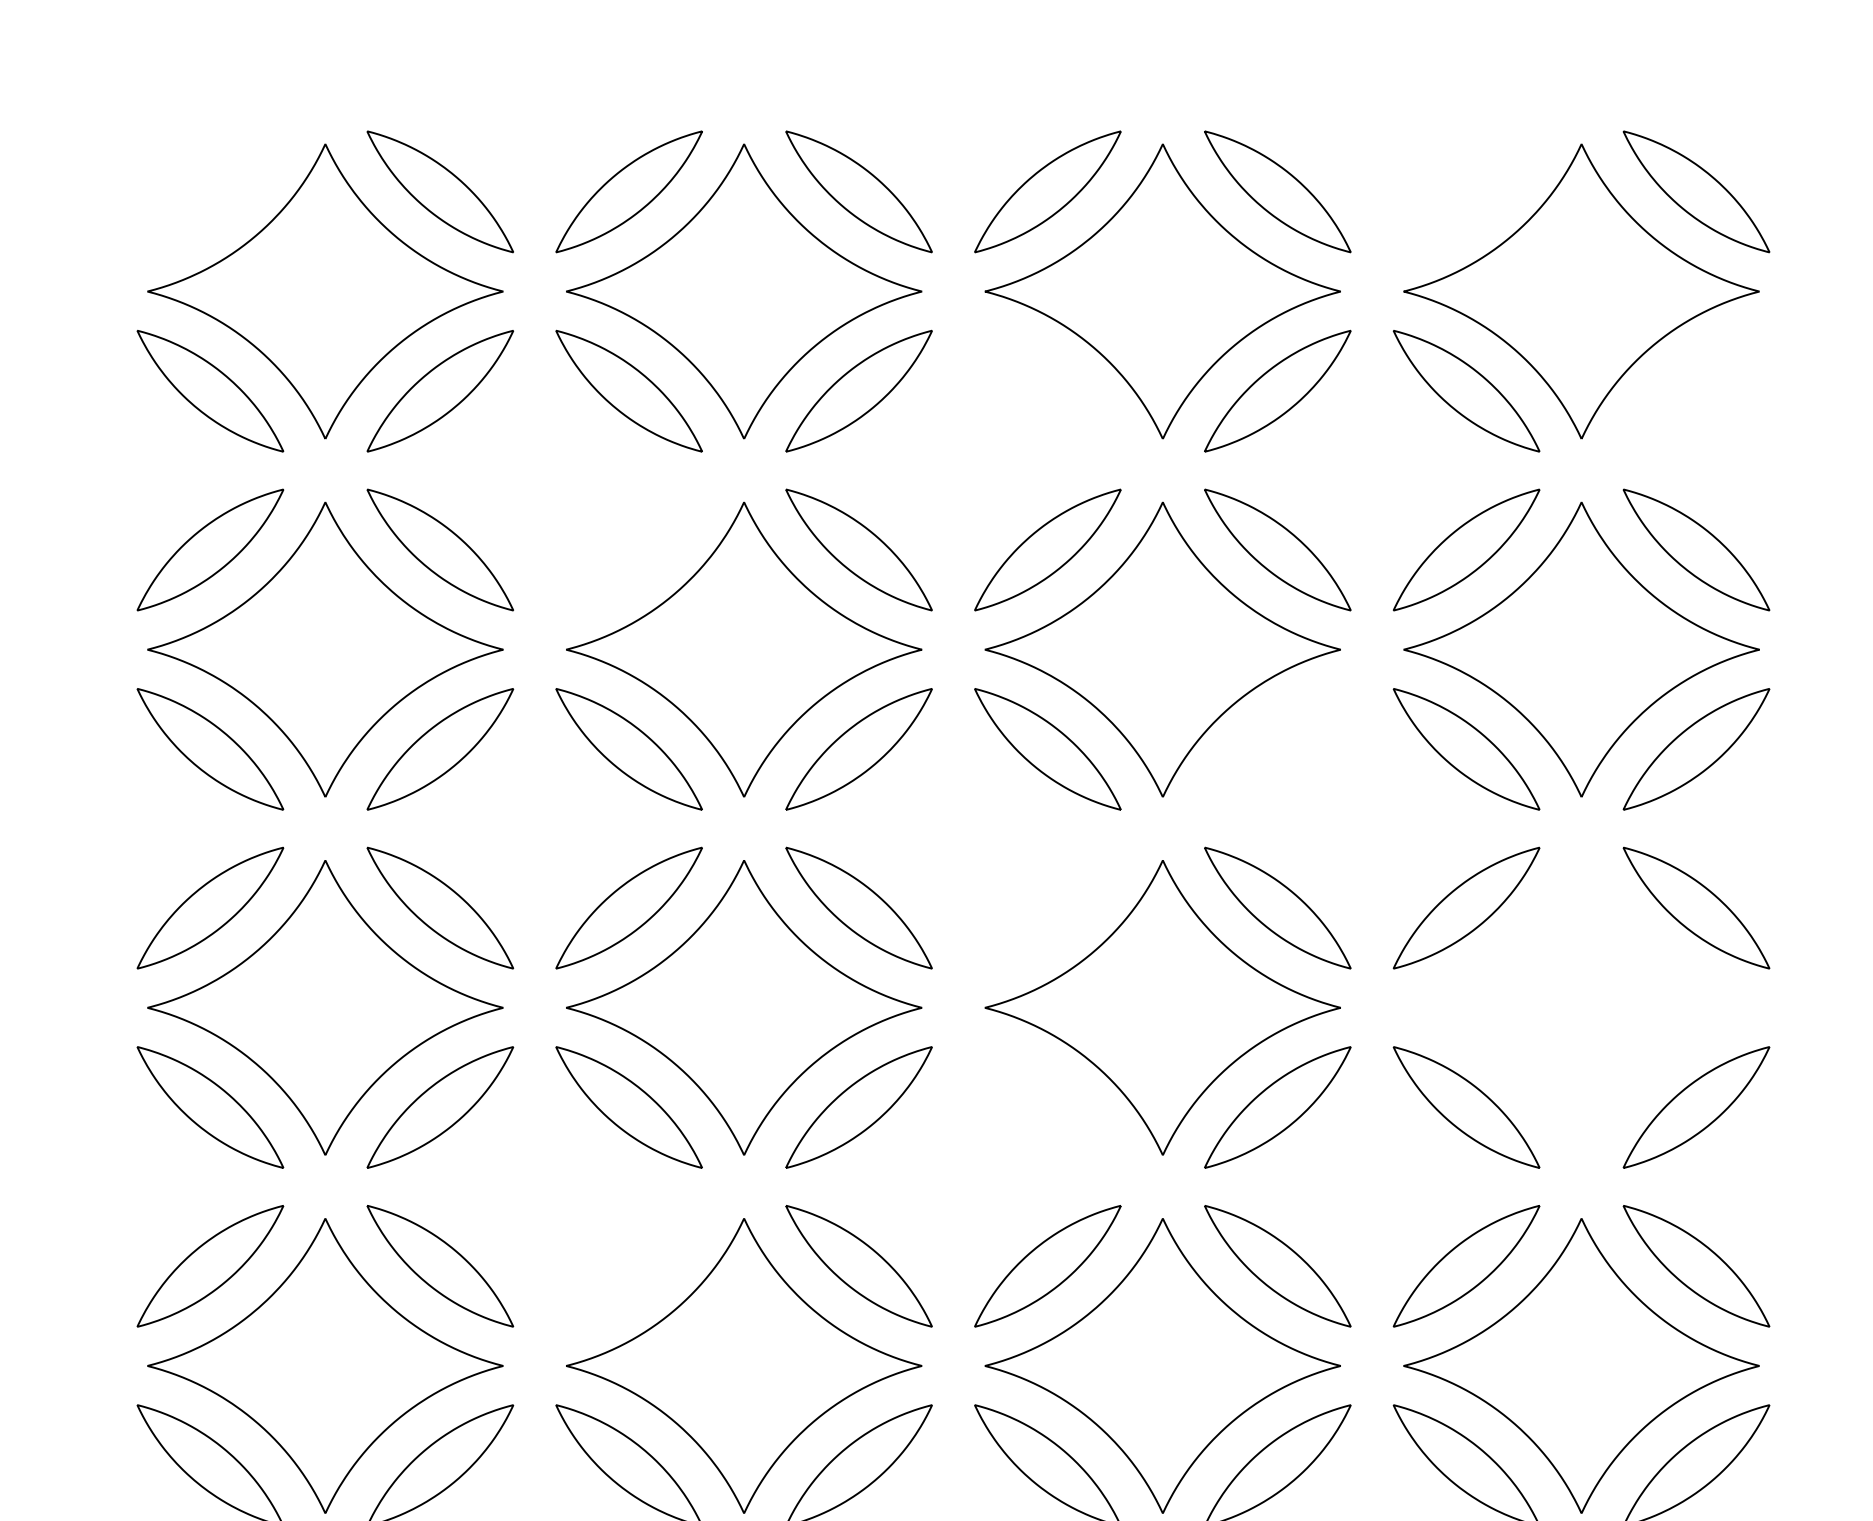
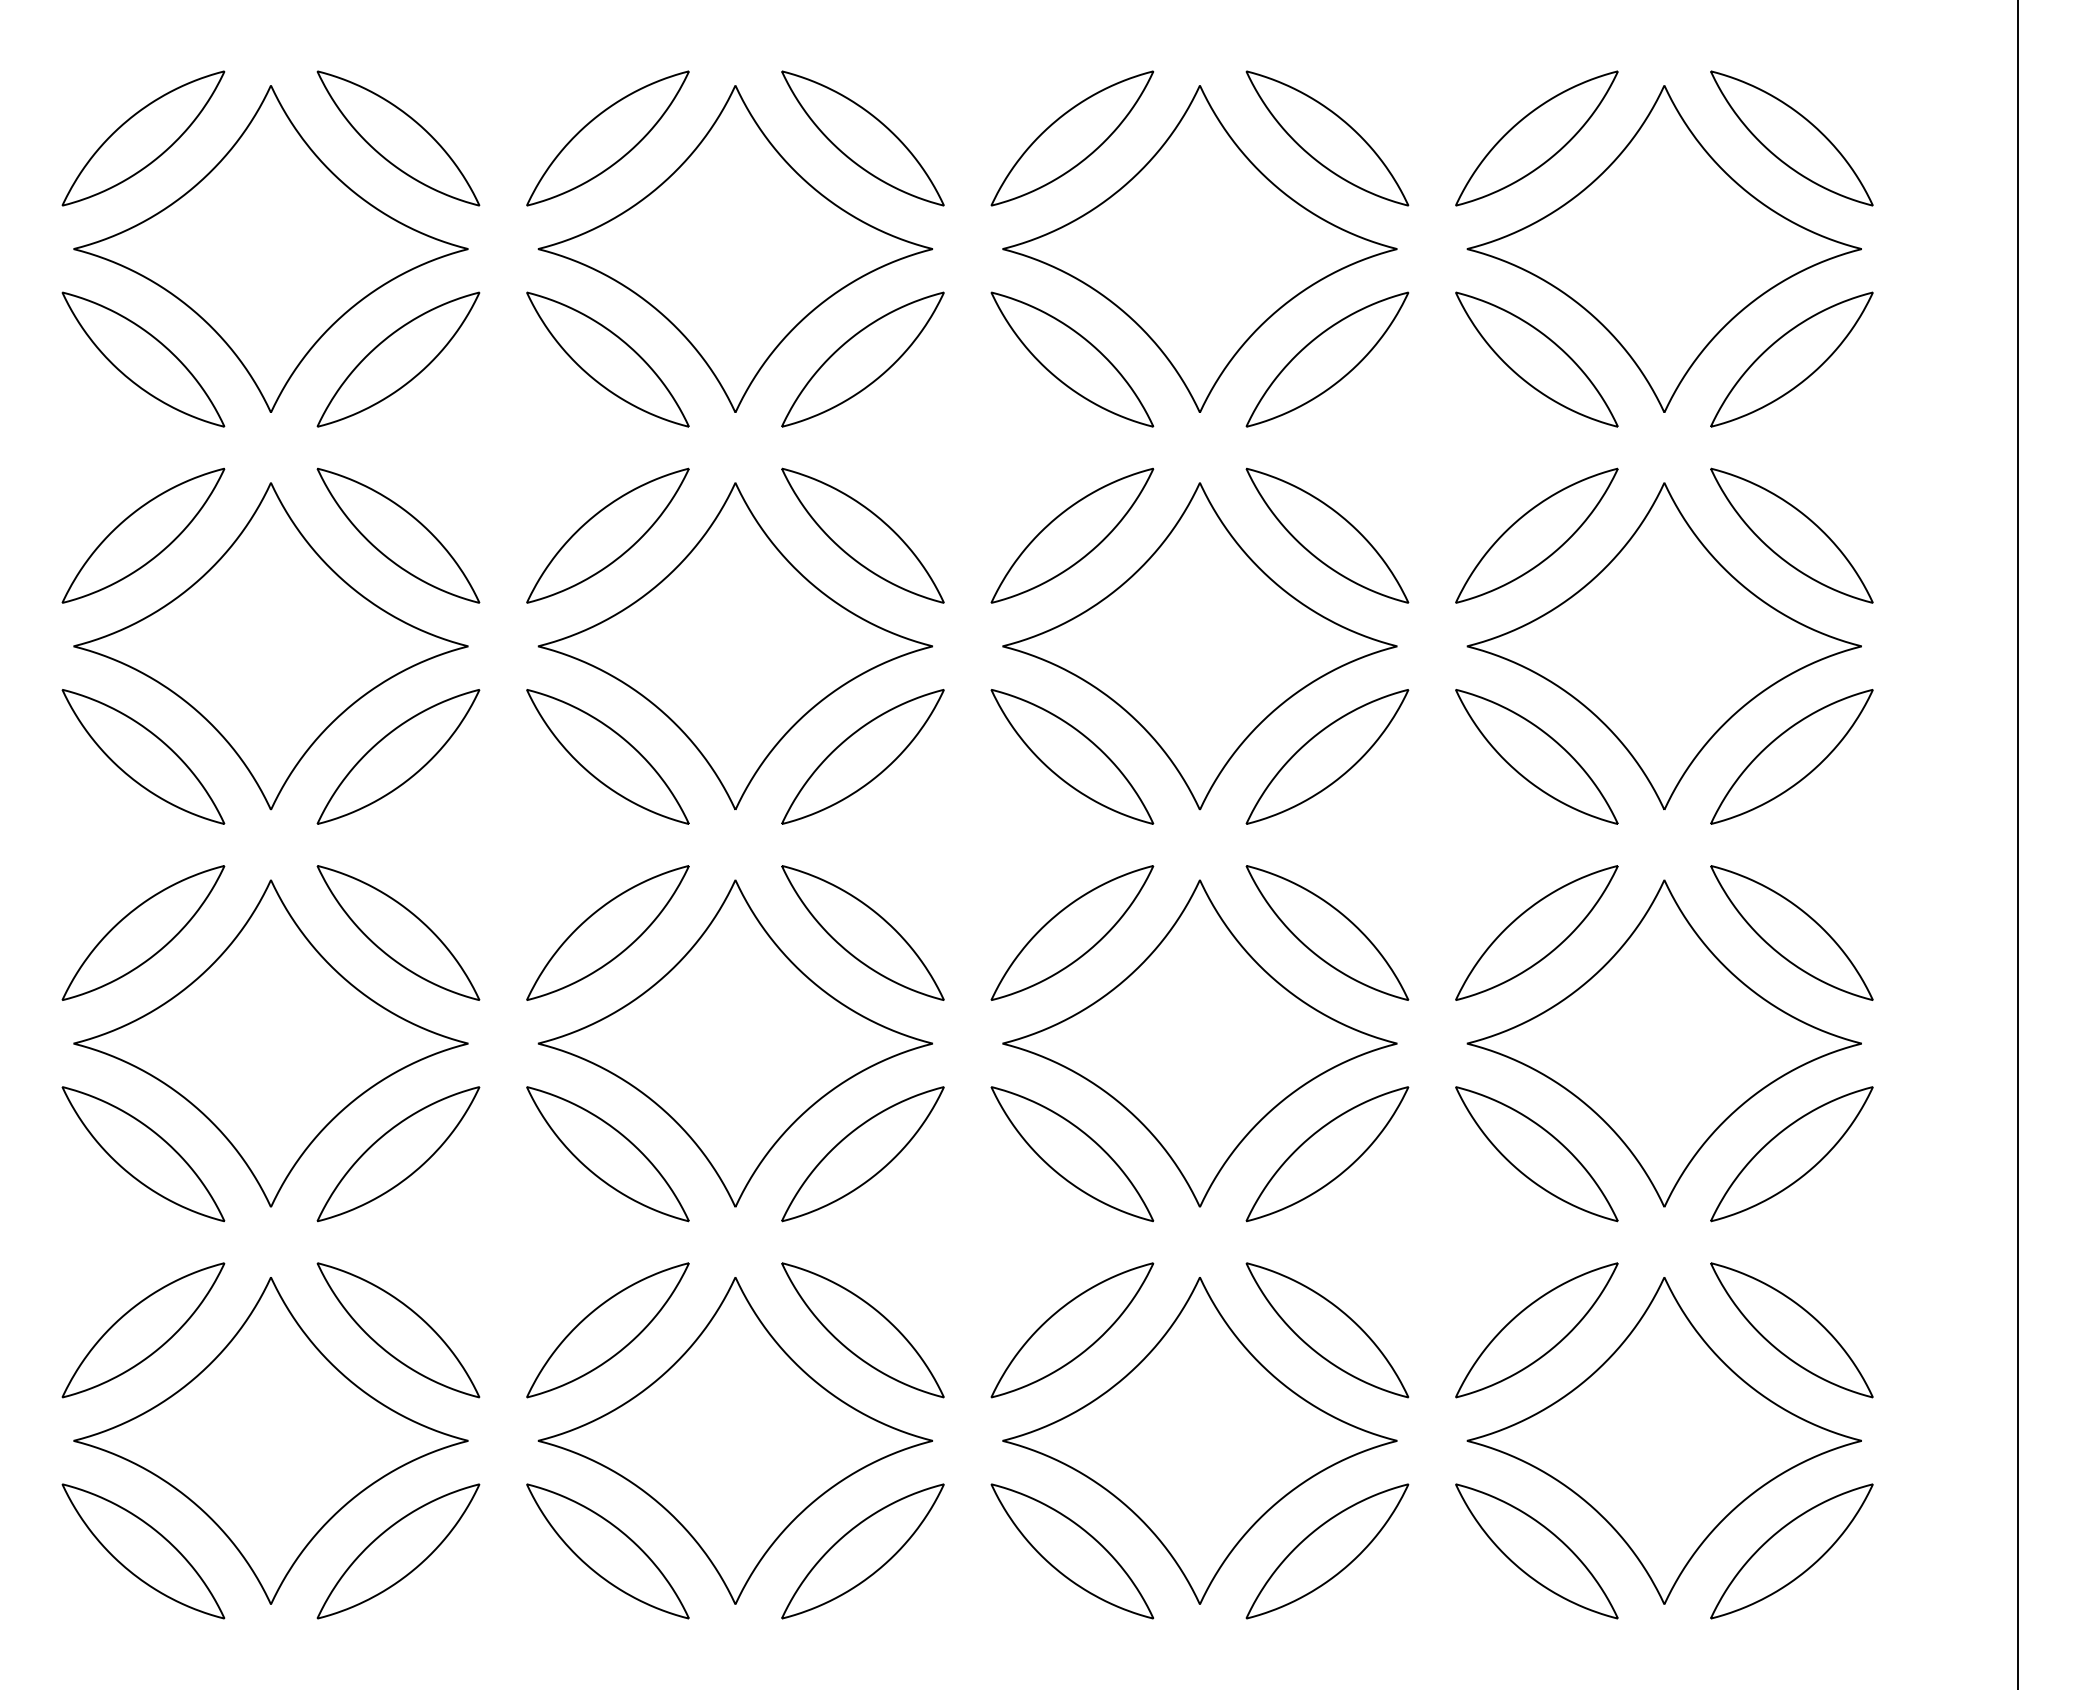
part: (210, 191) -> (143, 138), added
part: (1466, 191) -> (1536, 138), added
part: (1047, 391) -> (1072, 359), added
part: (1696, 391) -> (1791, 359), added
part: (628, 549) -> (607, 535), added
part: (1277, 748) -> (1327, 756), added
part: (1047, 907) -> (1072, 932), added
part: (1580, 1007) -> (1663, 1043), added
part: (1047, 1107) -> (1072, 1154), added
part: (628, 1266) -> (607, 1330), added

